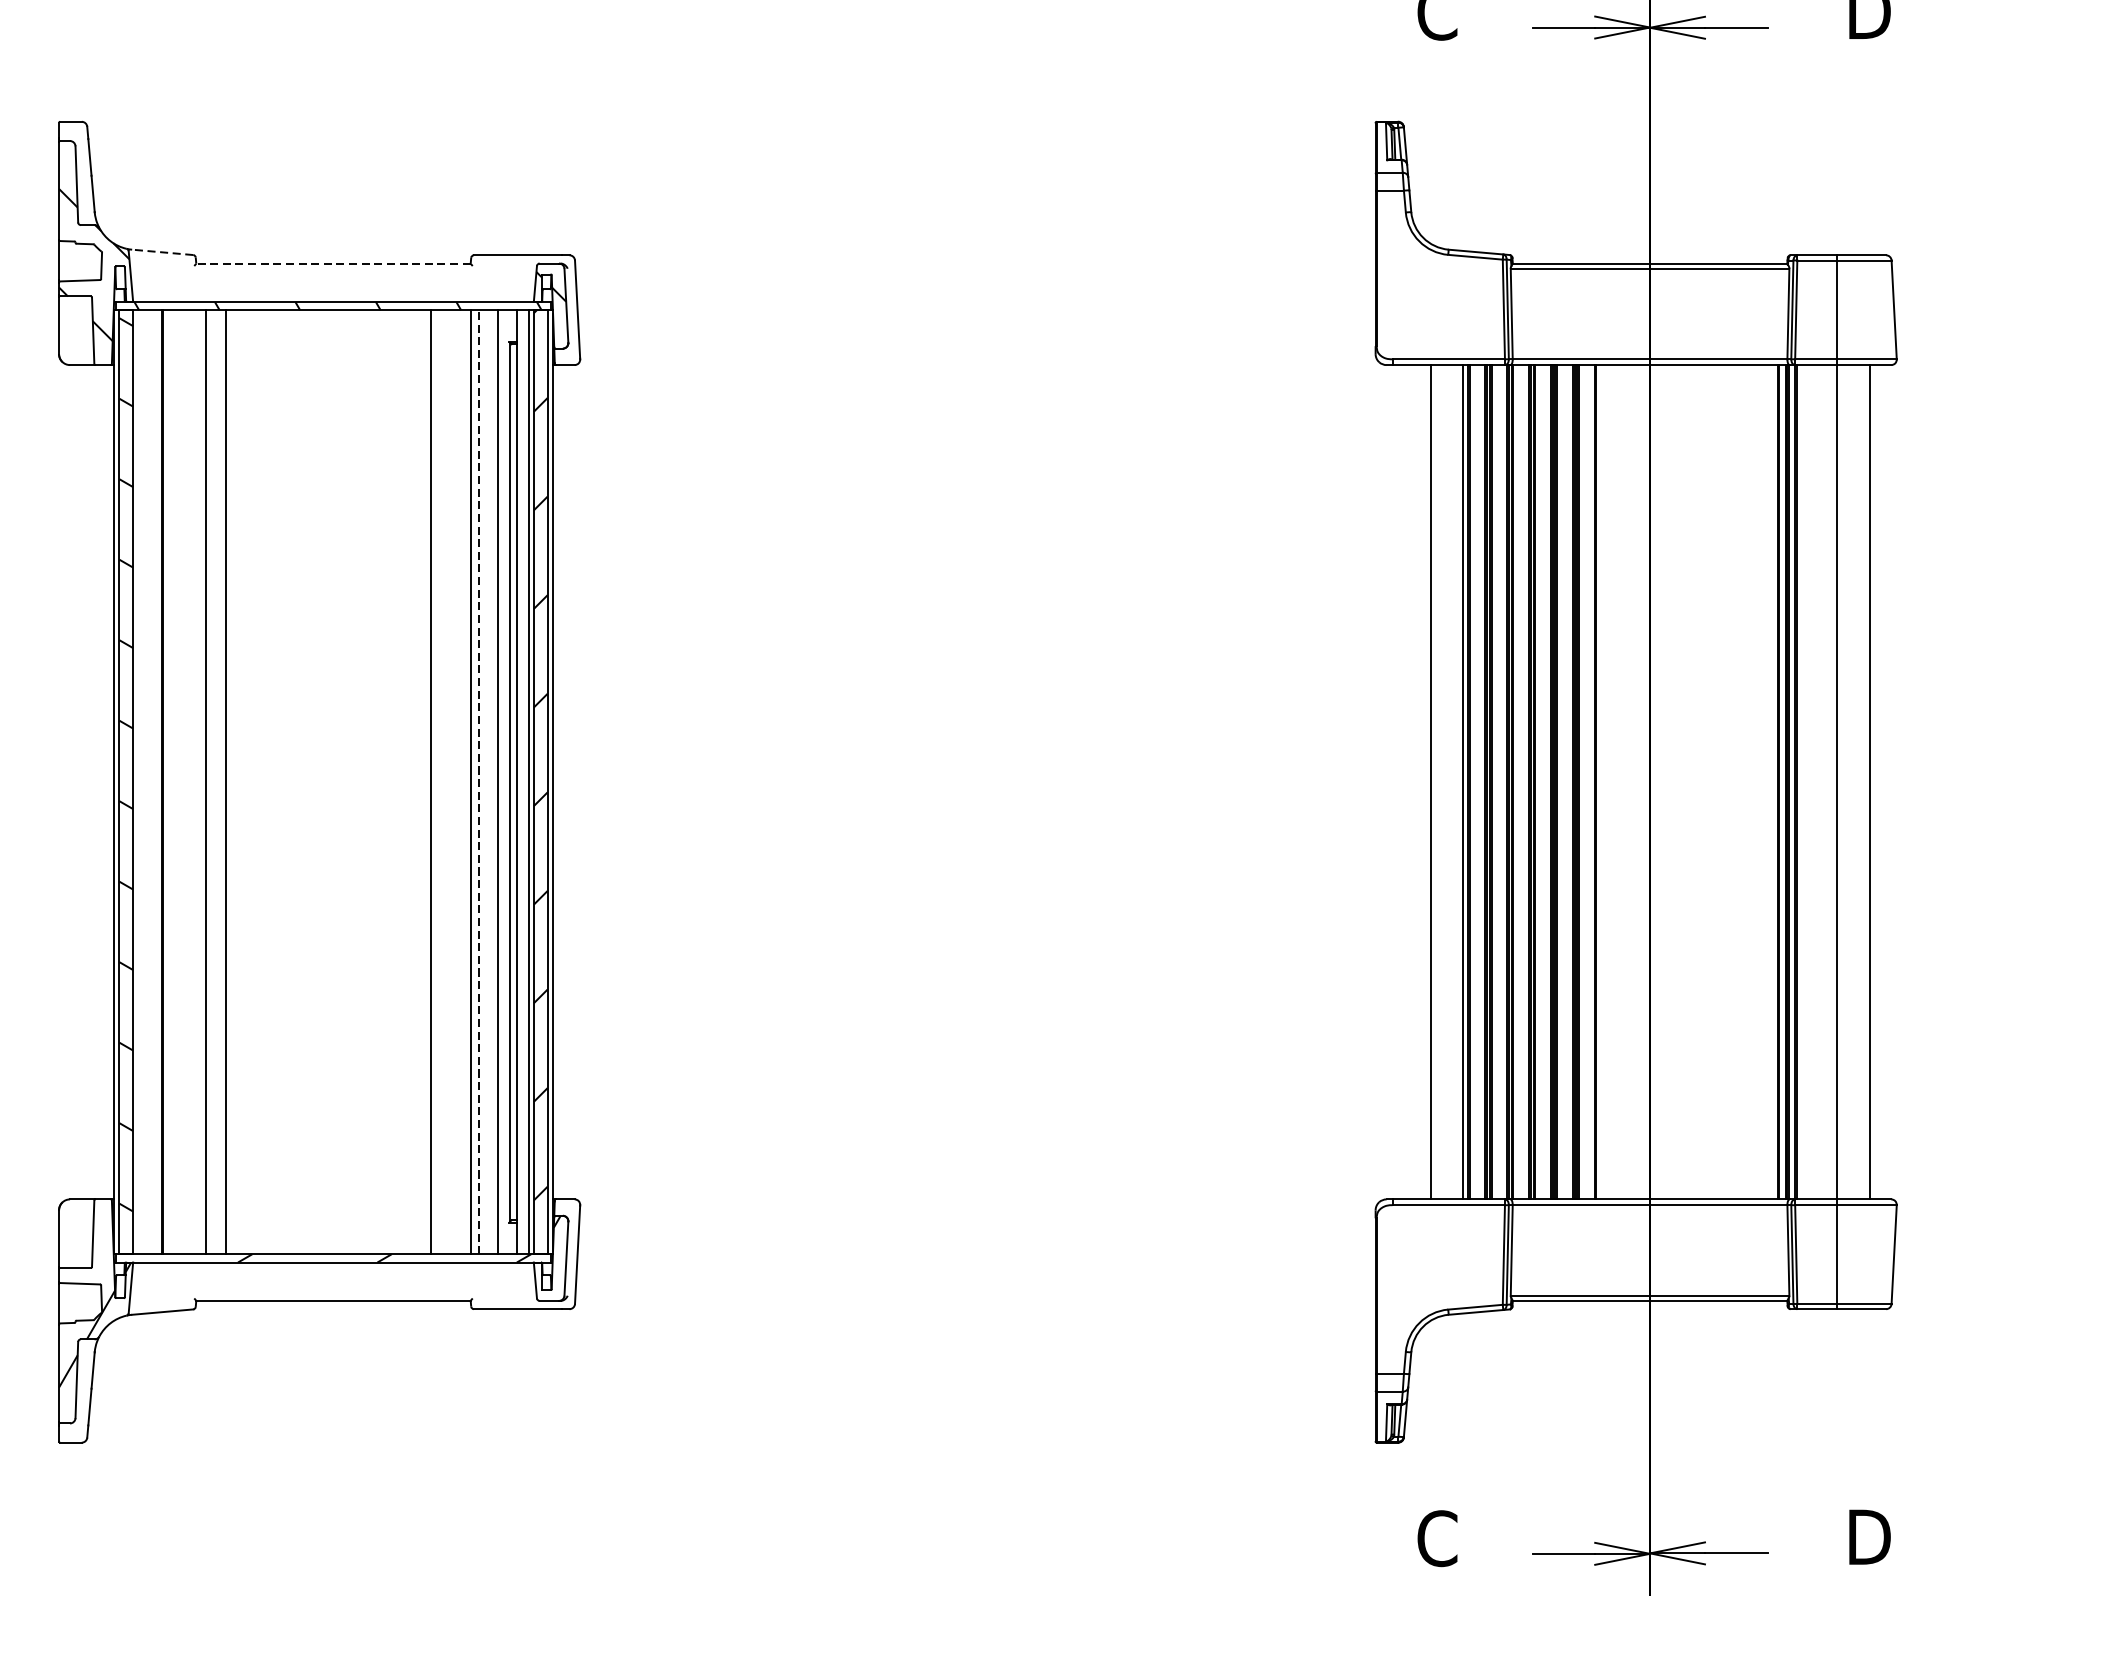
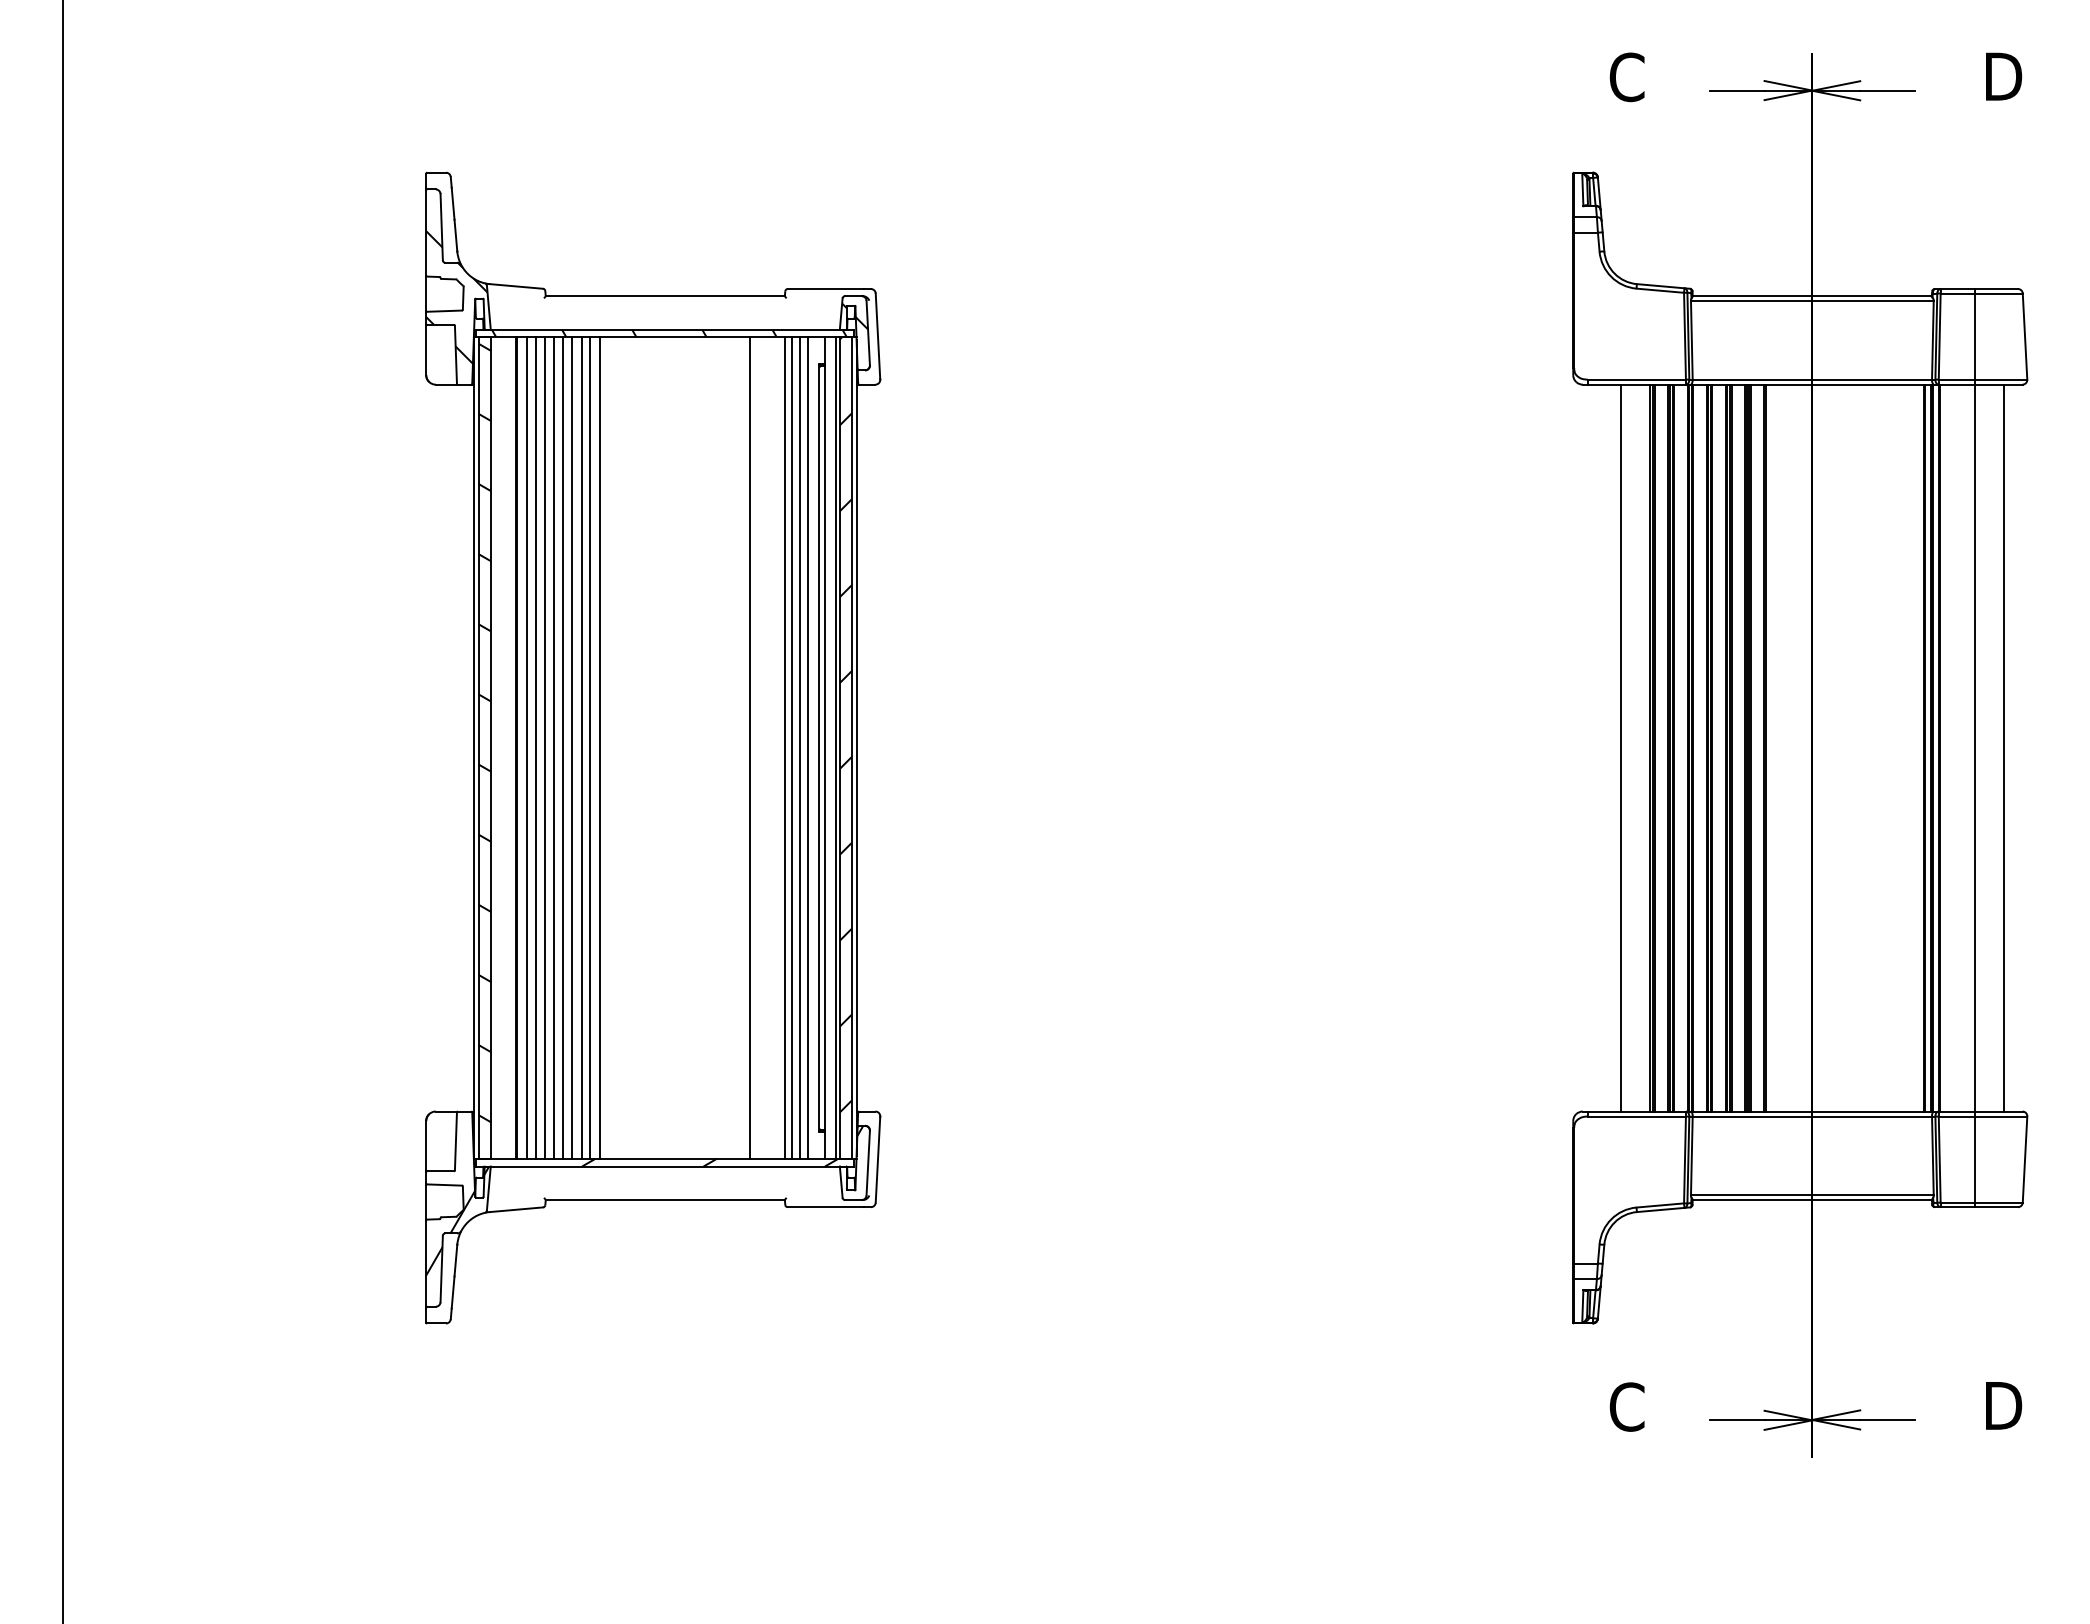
line: (162, 252) -> (516, 286), dashed -> solid
line: (333, 263) -> (665, 296), dashed -> solid
line: (175, 781) -> (527, 747), added
line: (184, 781) -> (535, 747), added
line: (195, 781) -> (545, 747), added
line: (216, 781) -> (563, 747), added
line: (237, 781) -> (581, 747), added
line: (247, 781) -> (590, 747), added
line: (257, 781) -> (599, 747), added
line: (479, 781) -> (792, 747), dashed -> solid
line: (487, 781) -> (799, 747), added

